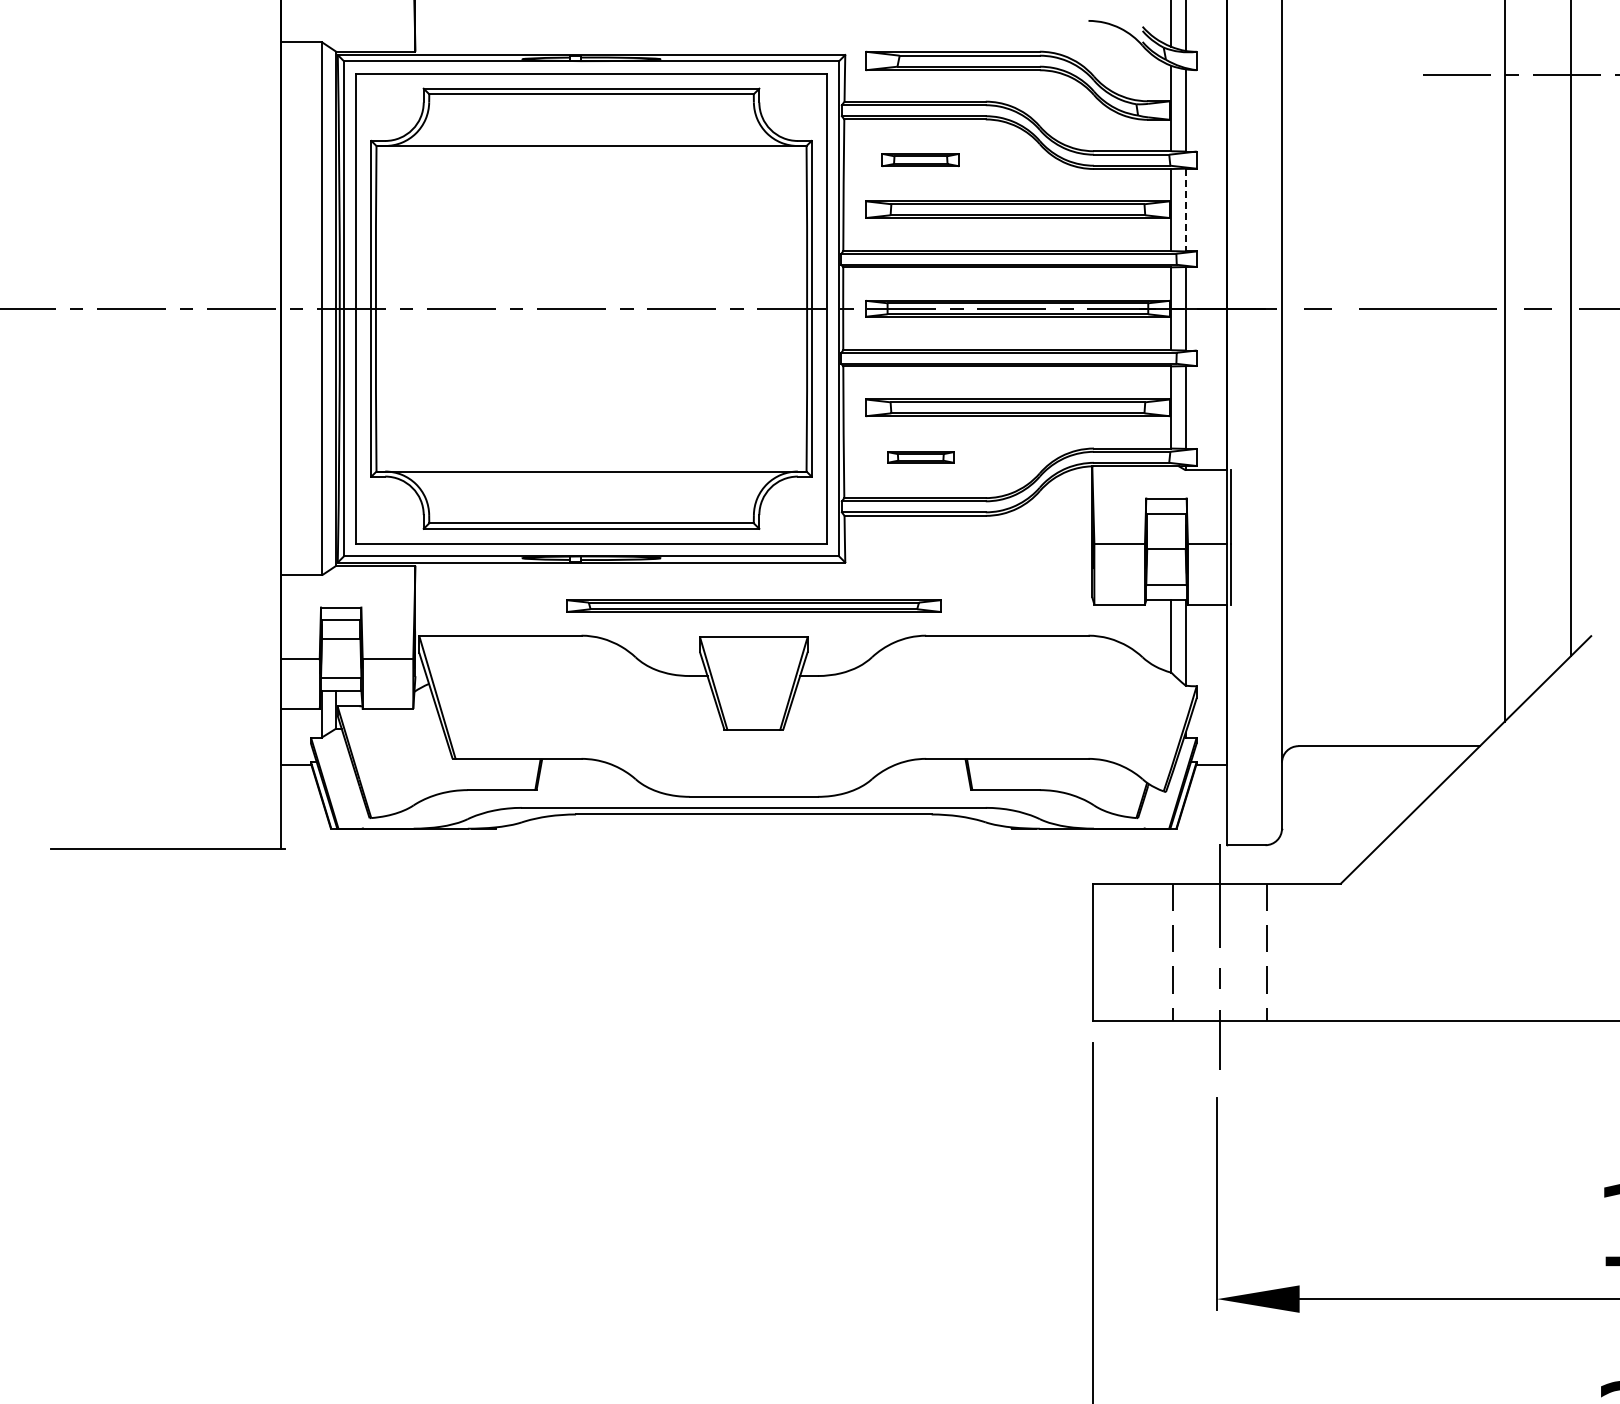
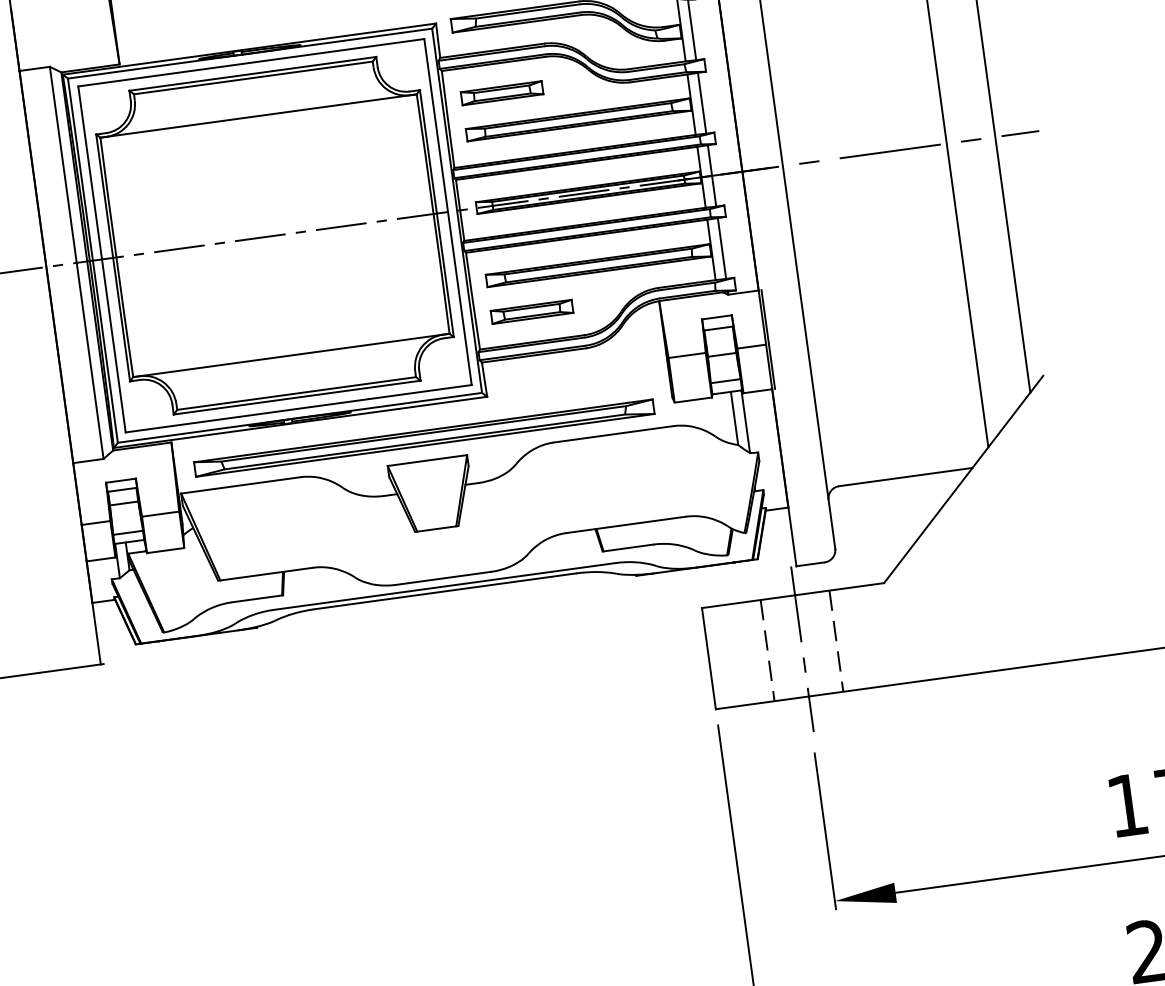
part: (920, 159) -> (501, 92), size x1.43
line: (1185, 210) -> (701, 103), dashed -> solid
part: (920, 457) -> (531, 311), size x1.67
part: (753, 605) -> (424, 437), size x1.67

